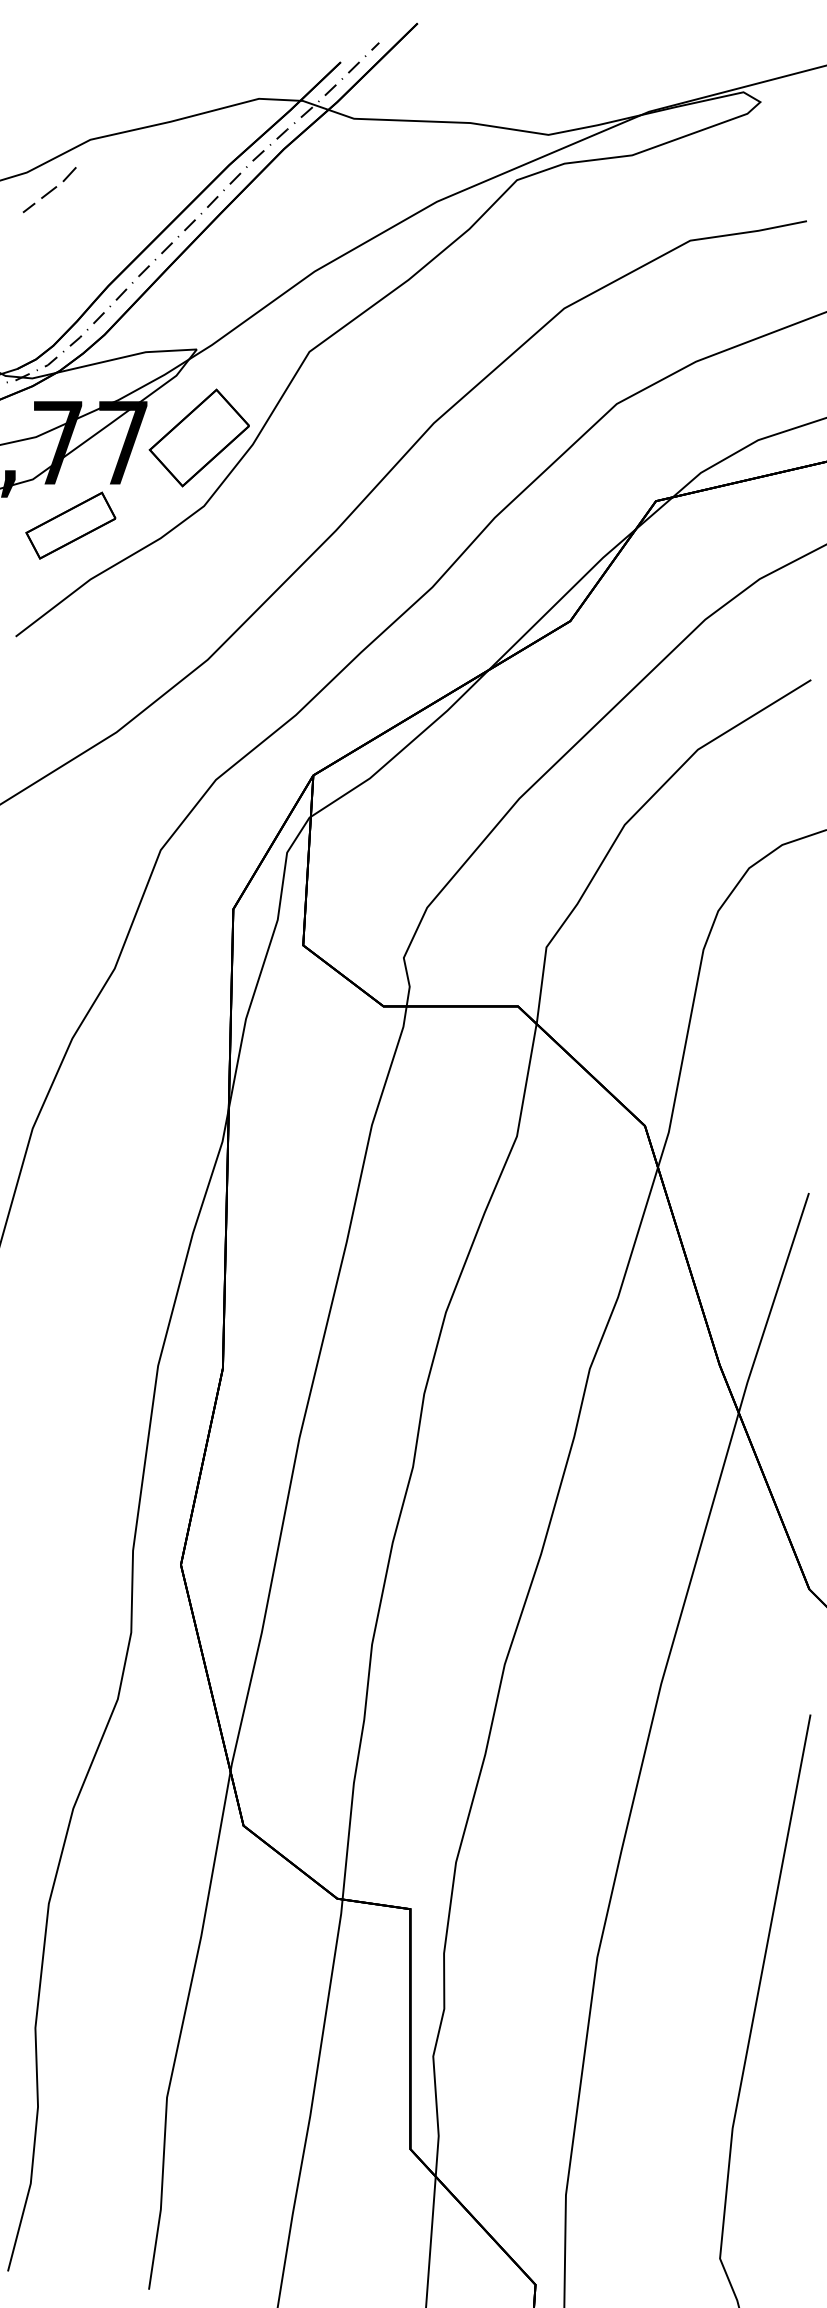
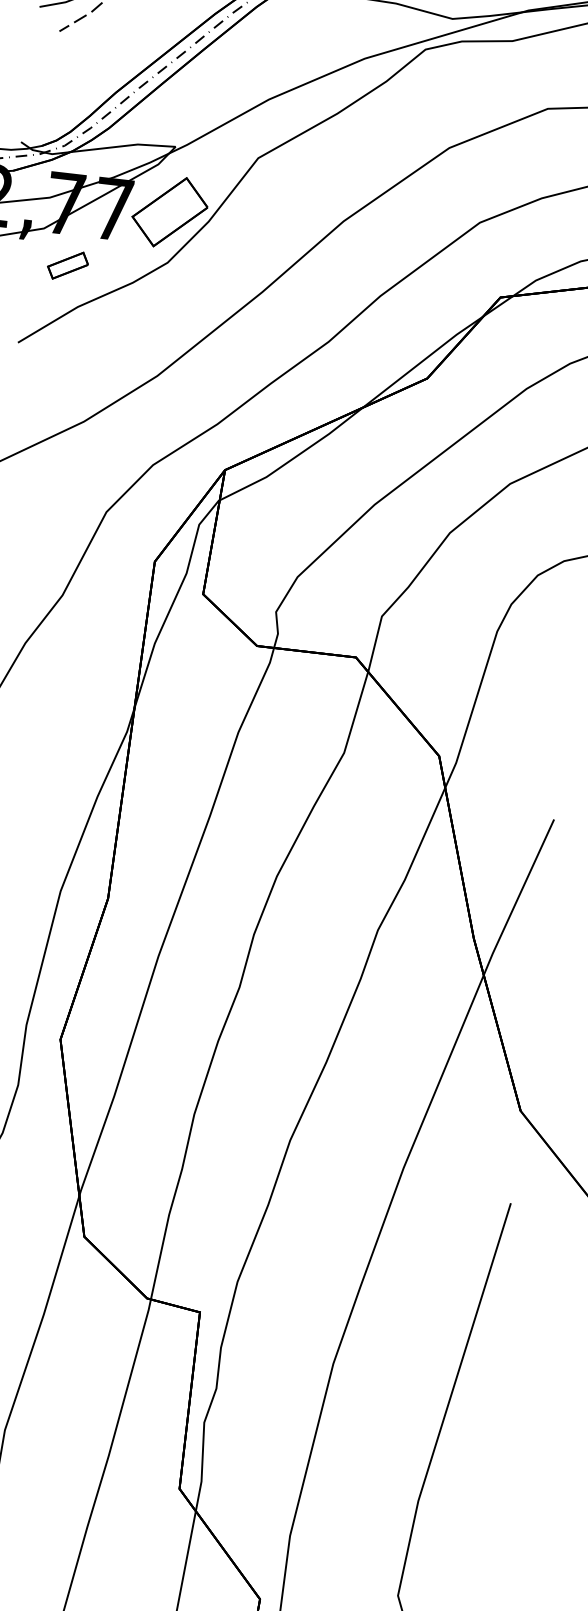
part: (70, 525) -> (67, 265), size x0.6

